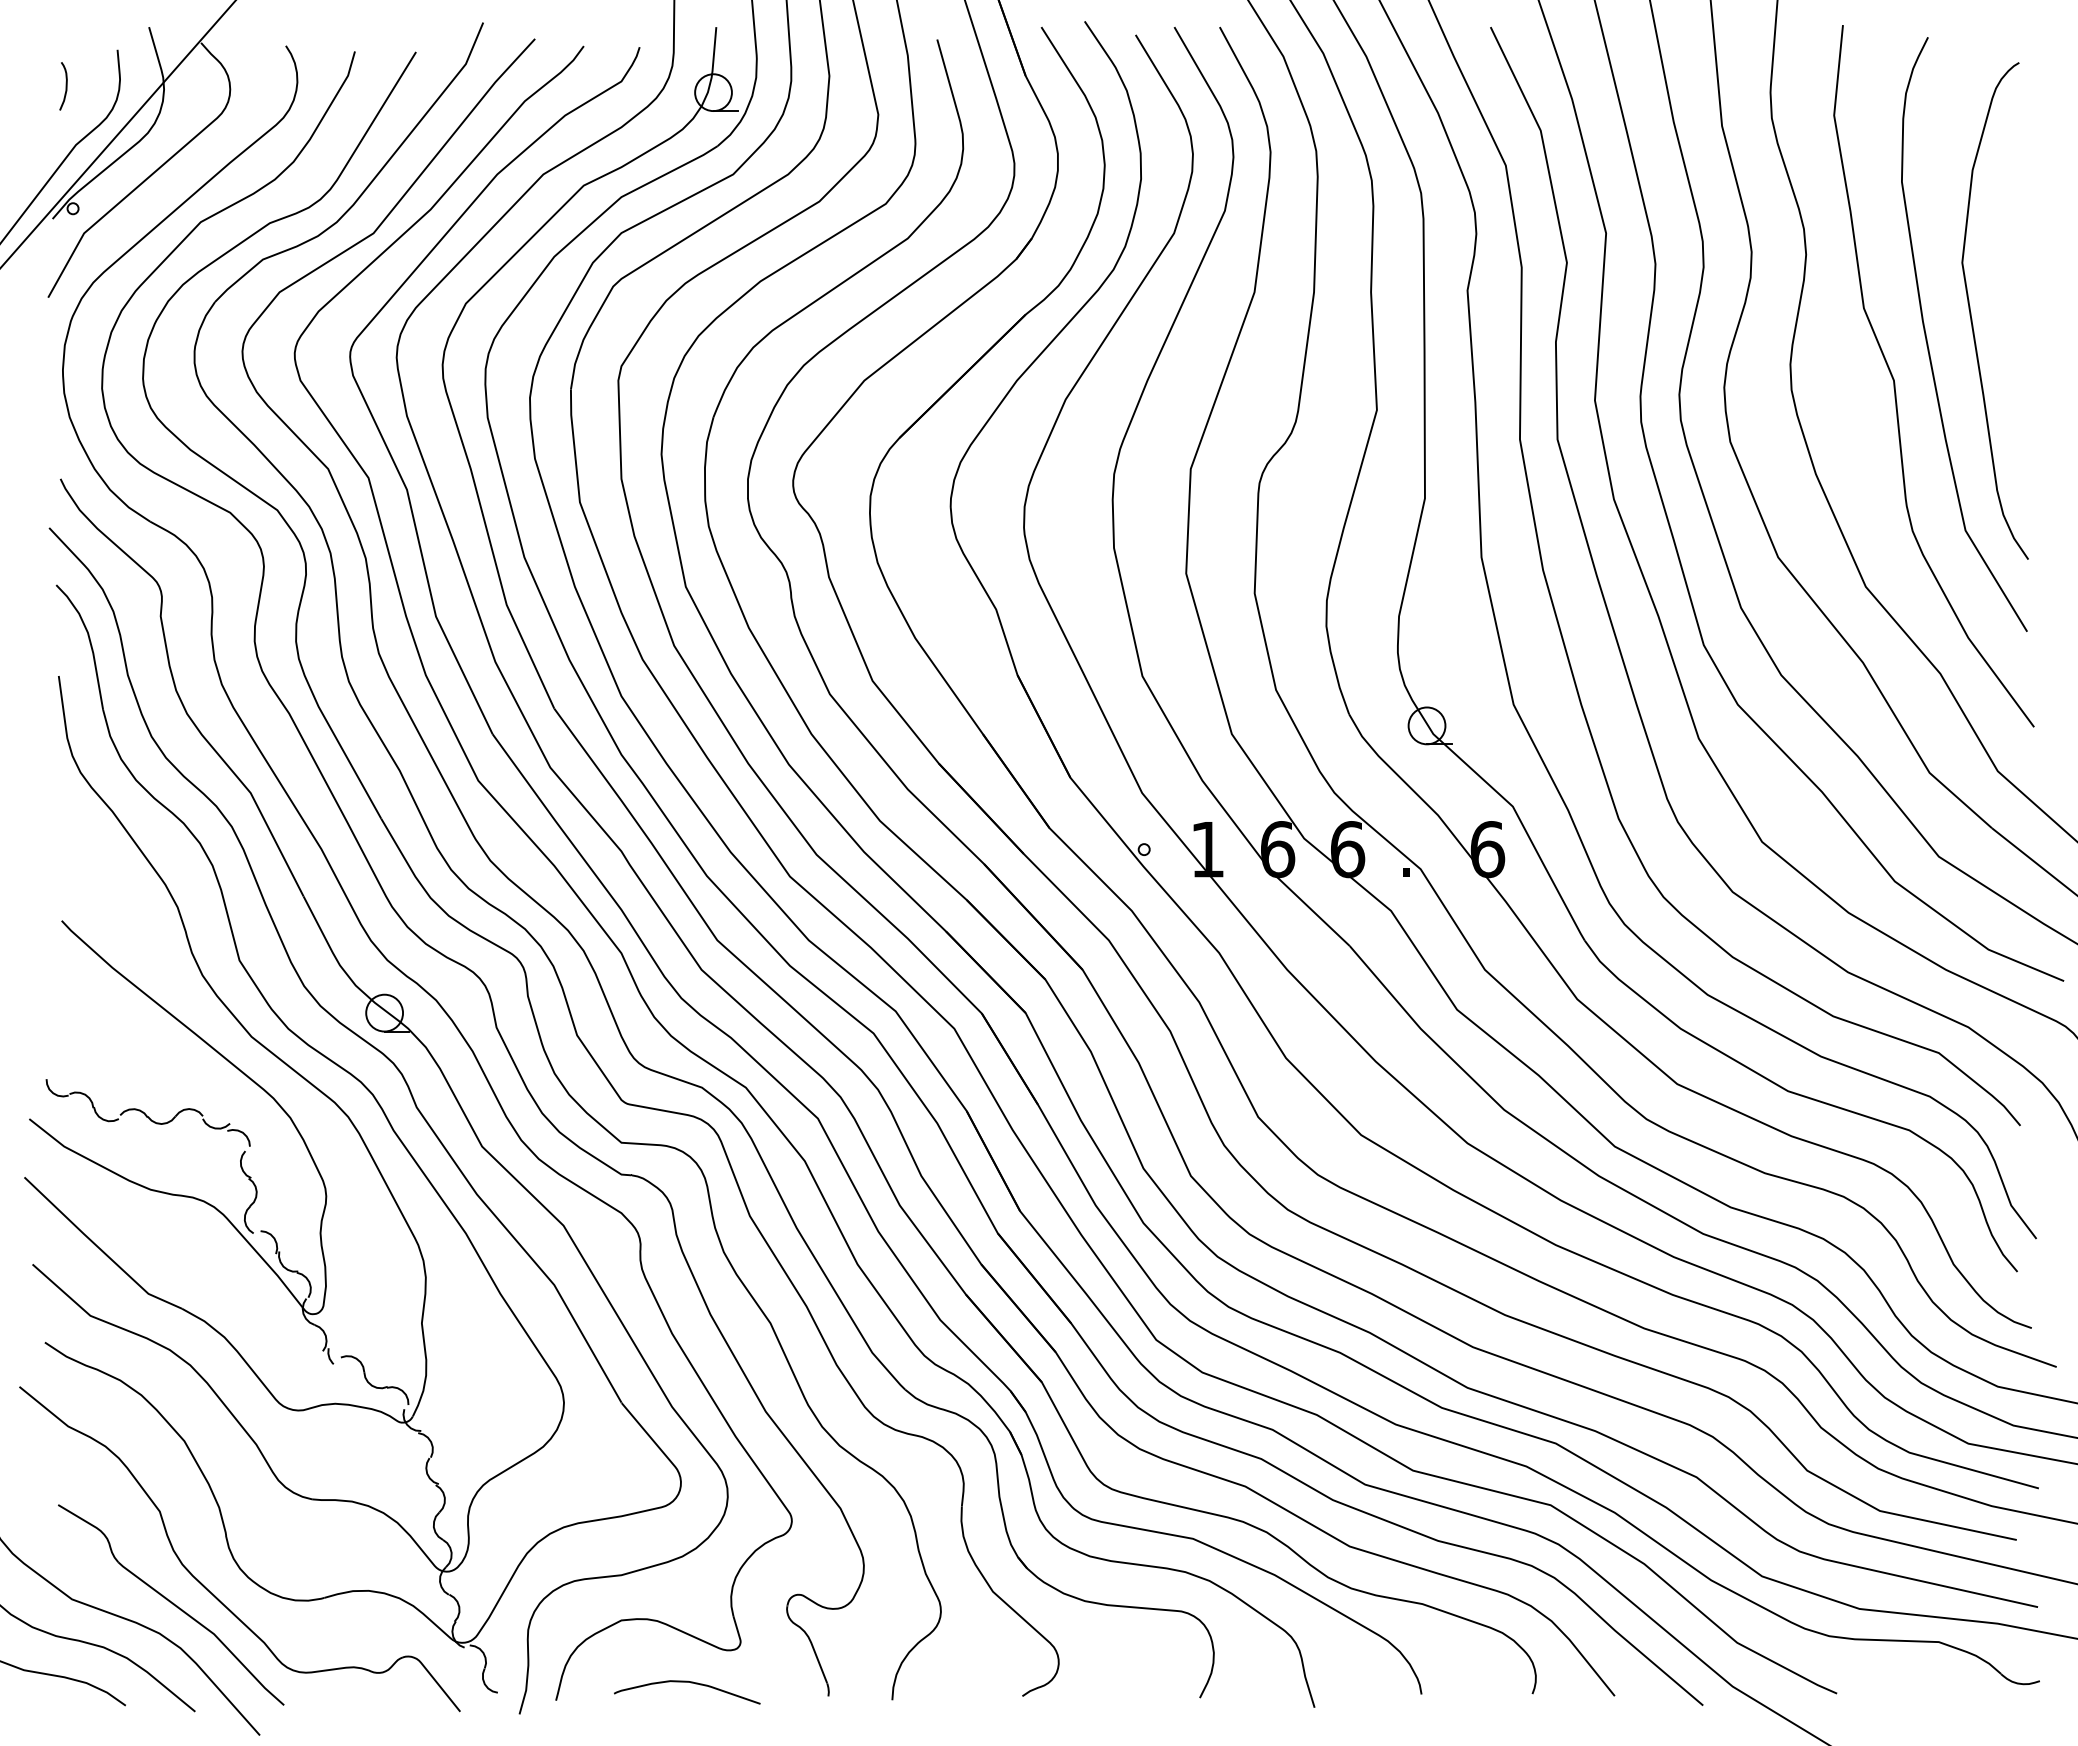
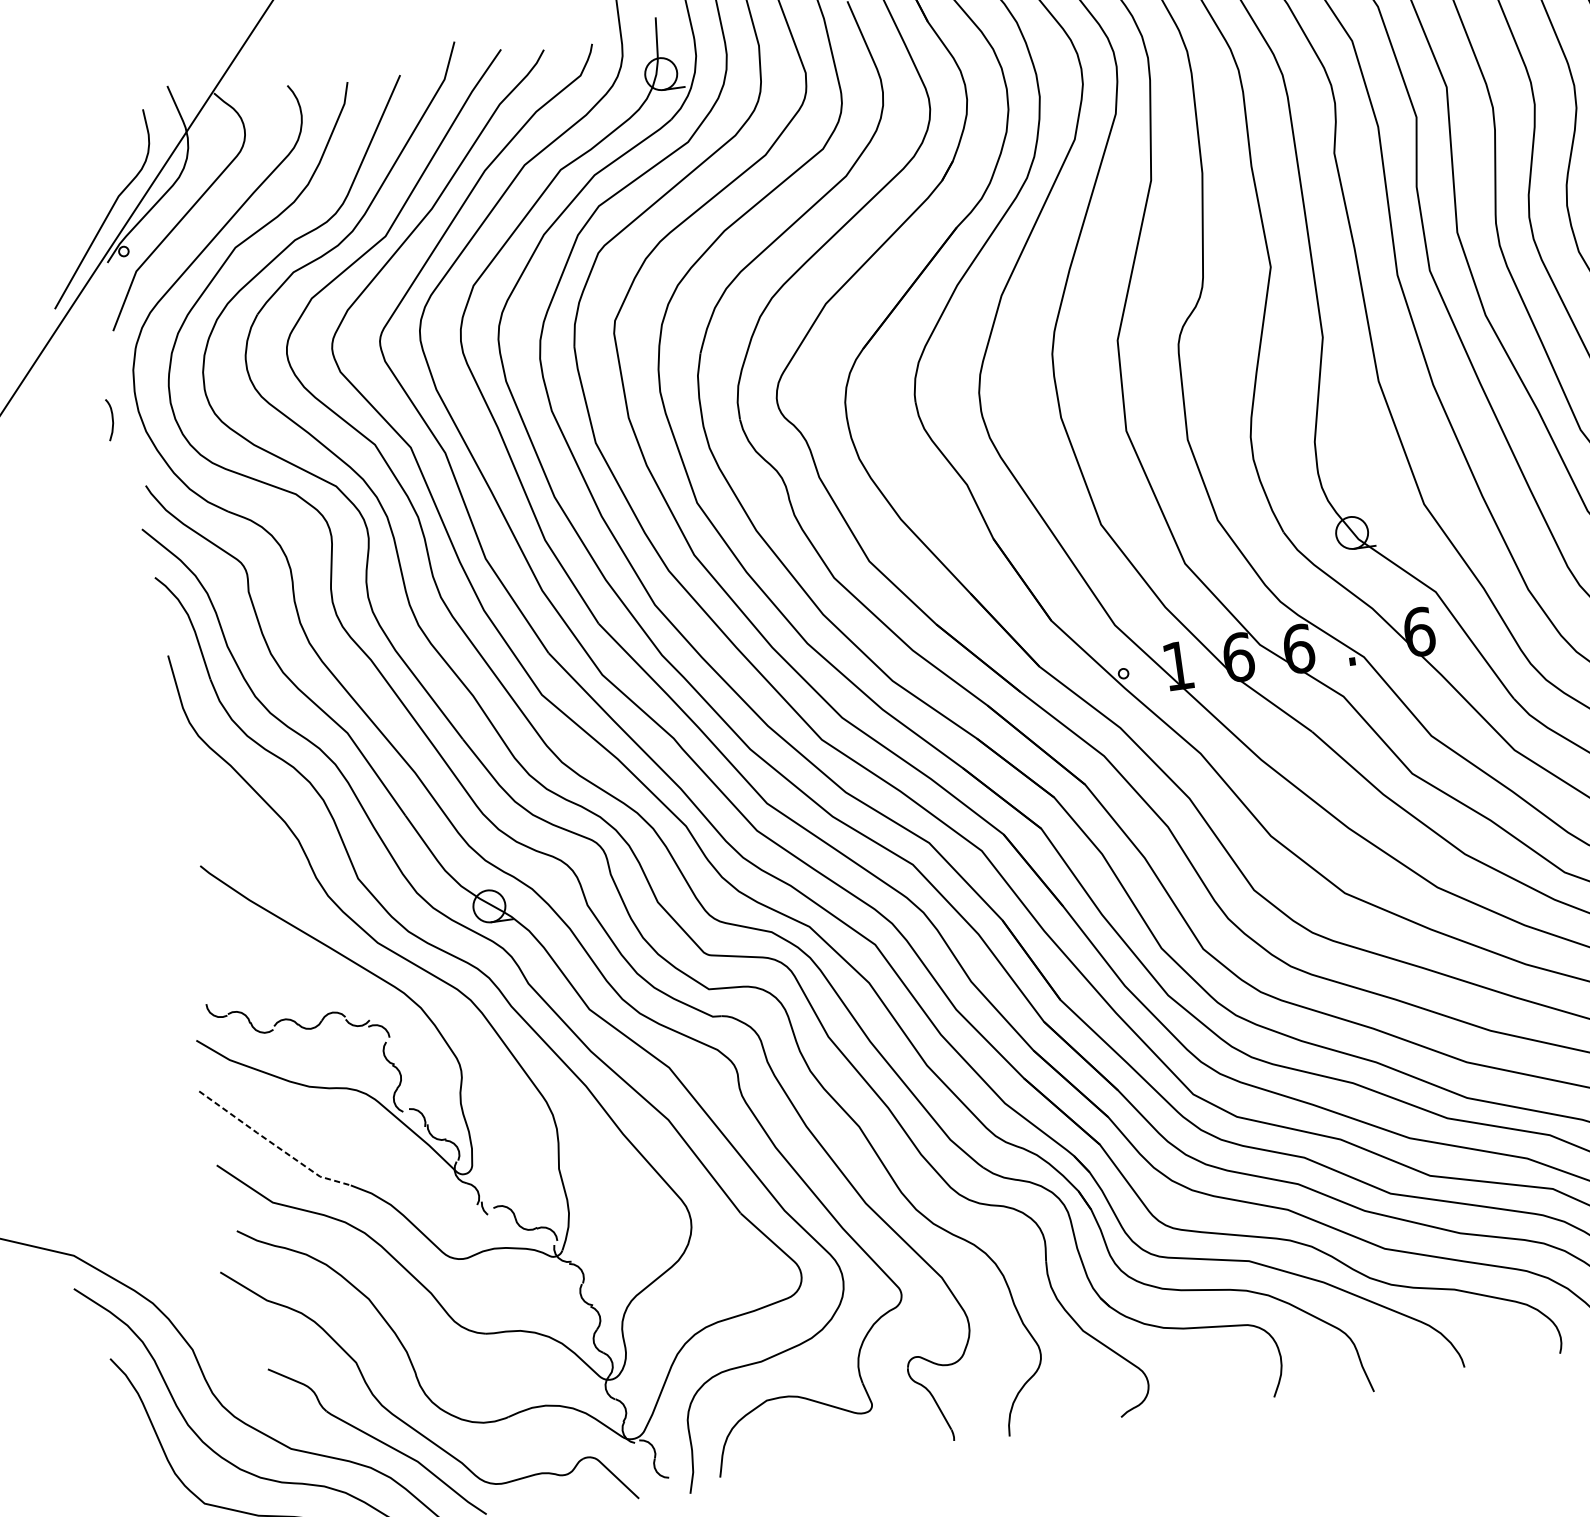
curve: (65, 86) -> (111, 419), moved
line: (99, 1248) -> (272, 1143), solid -> dashed
curve: (691, 1683) -> (834, 1446), removed

